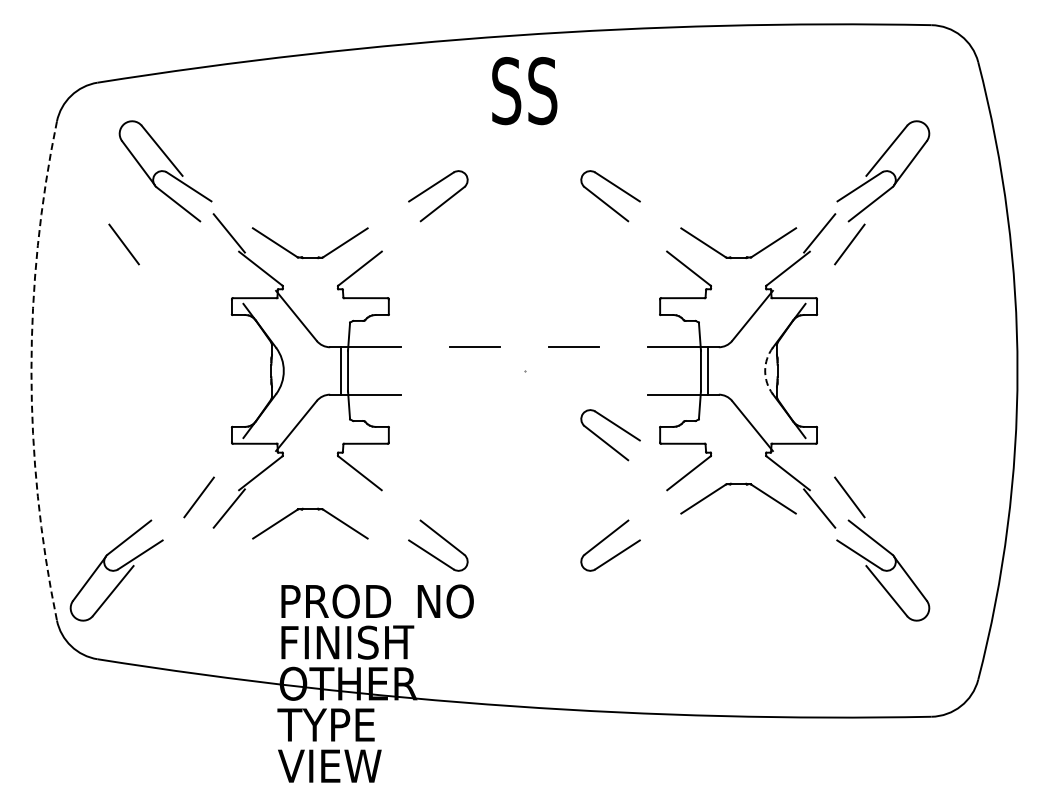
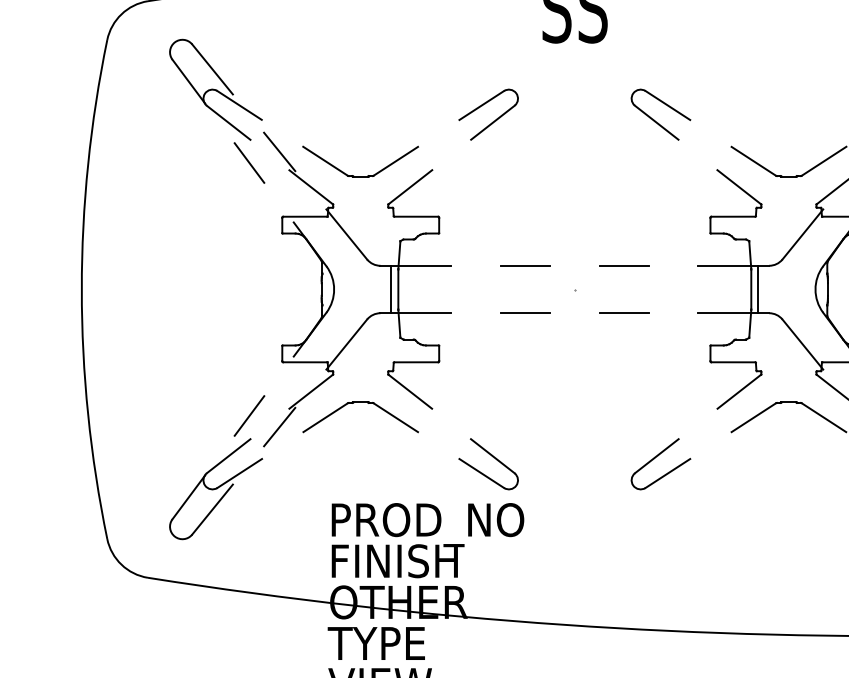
line: (123, 244) -> (248, 163), moved
arc: (31, 370) -> (81, 289), dashed -> solid
arc: (765, 370) -> (815, 289), dashed -> solid
line: (474, 394) -> (524, 313), added
line: (573, 394) -> (623, 313), added
part: (607, 442) -> (657, 361), removed
part: (310, 509) -> (360, 403), moved
part: (116, 570) -> (215, 489), moved

